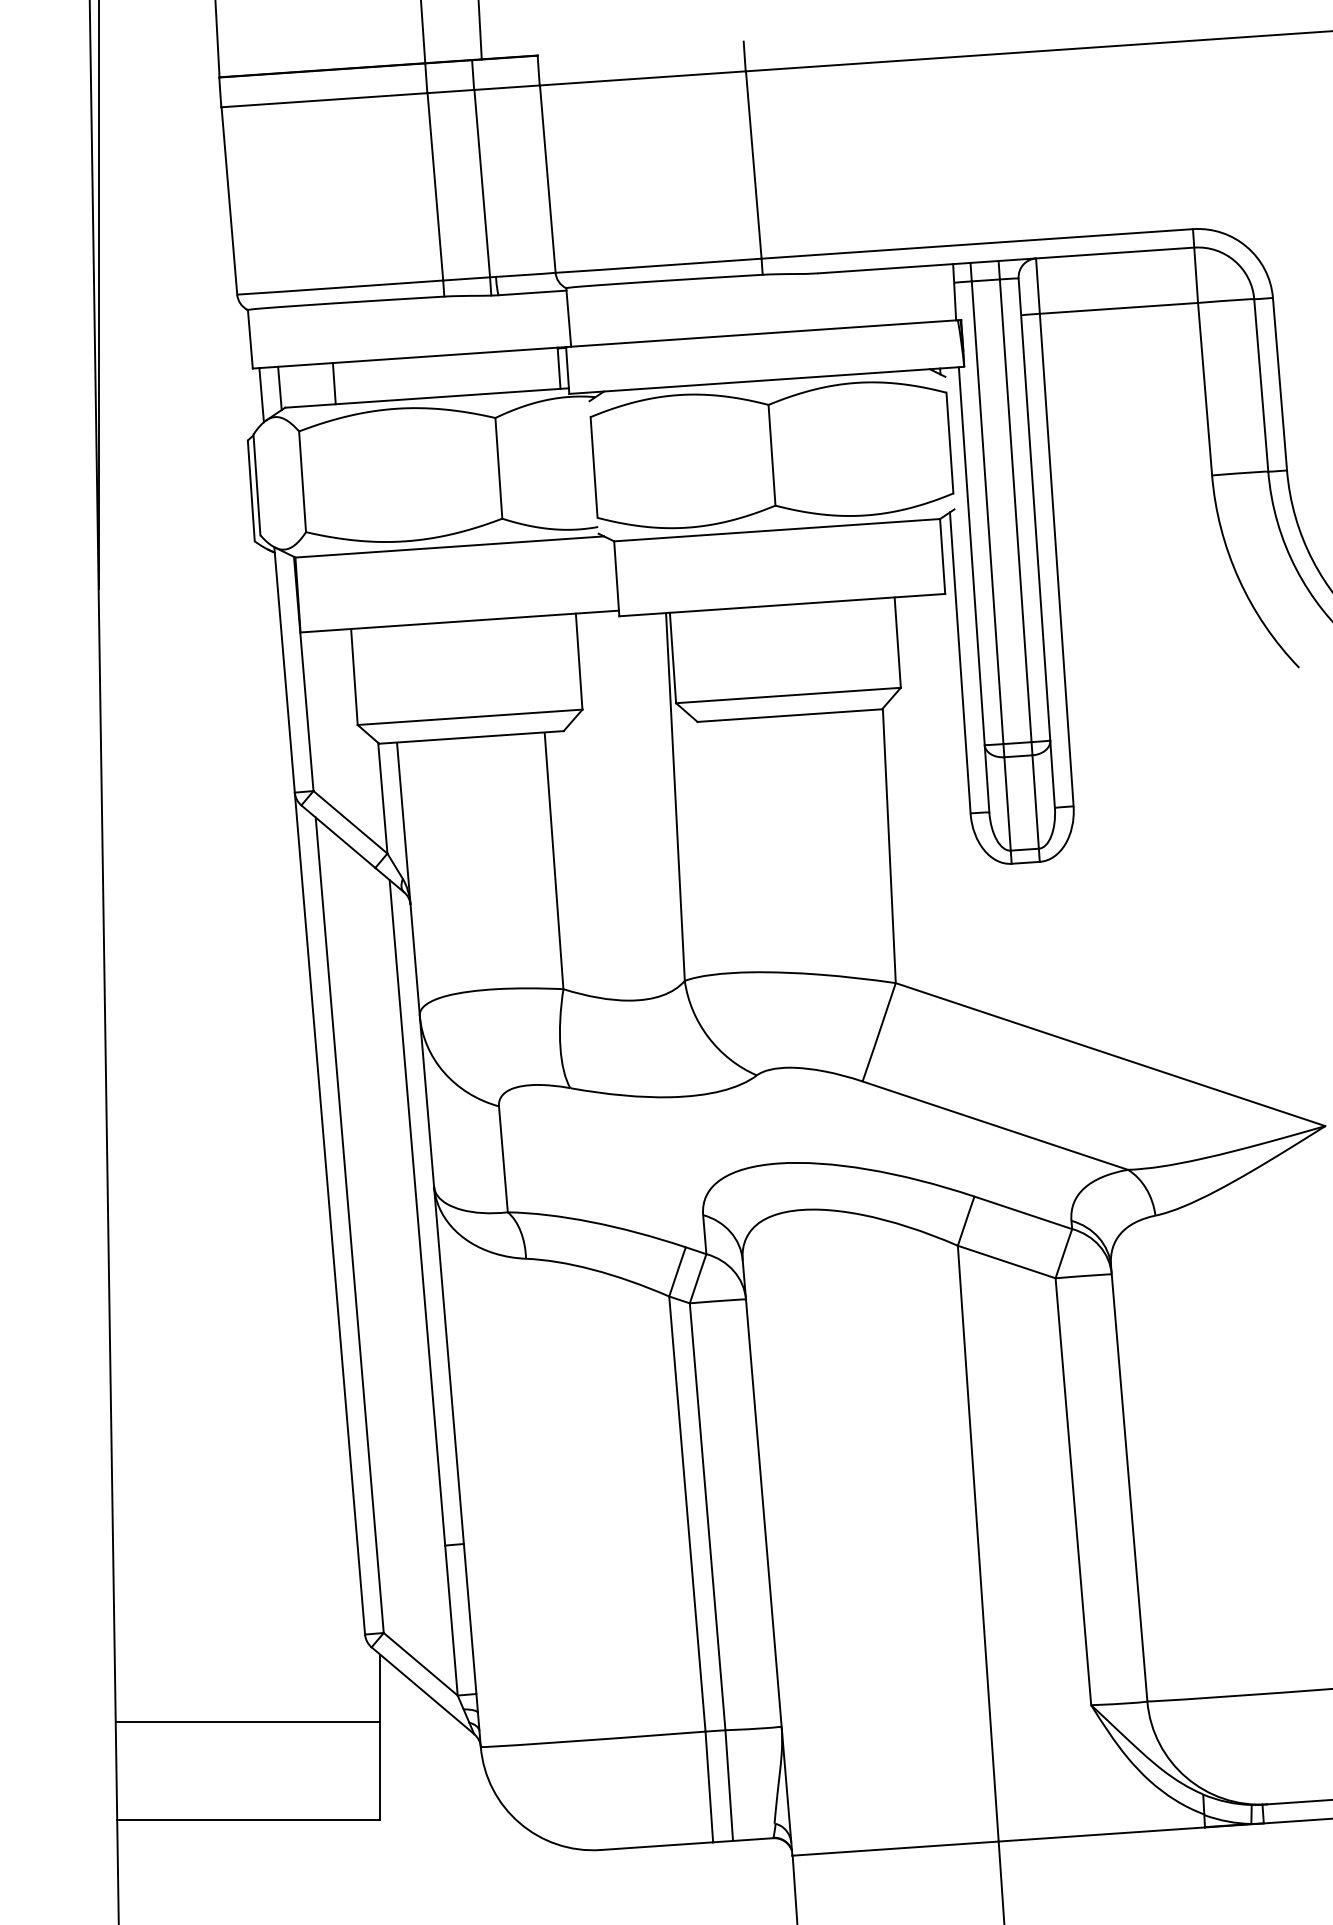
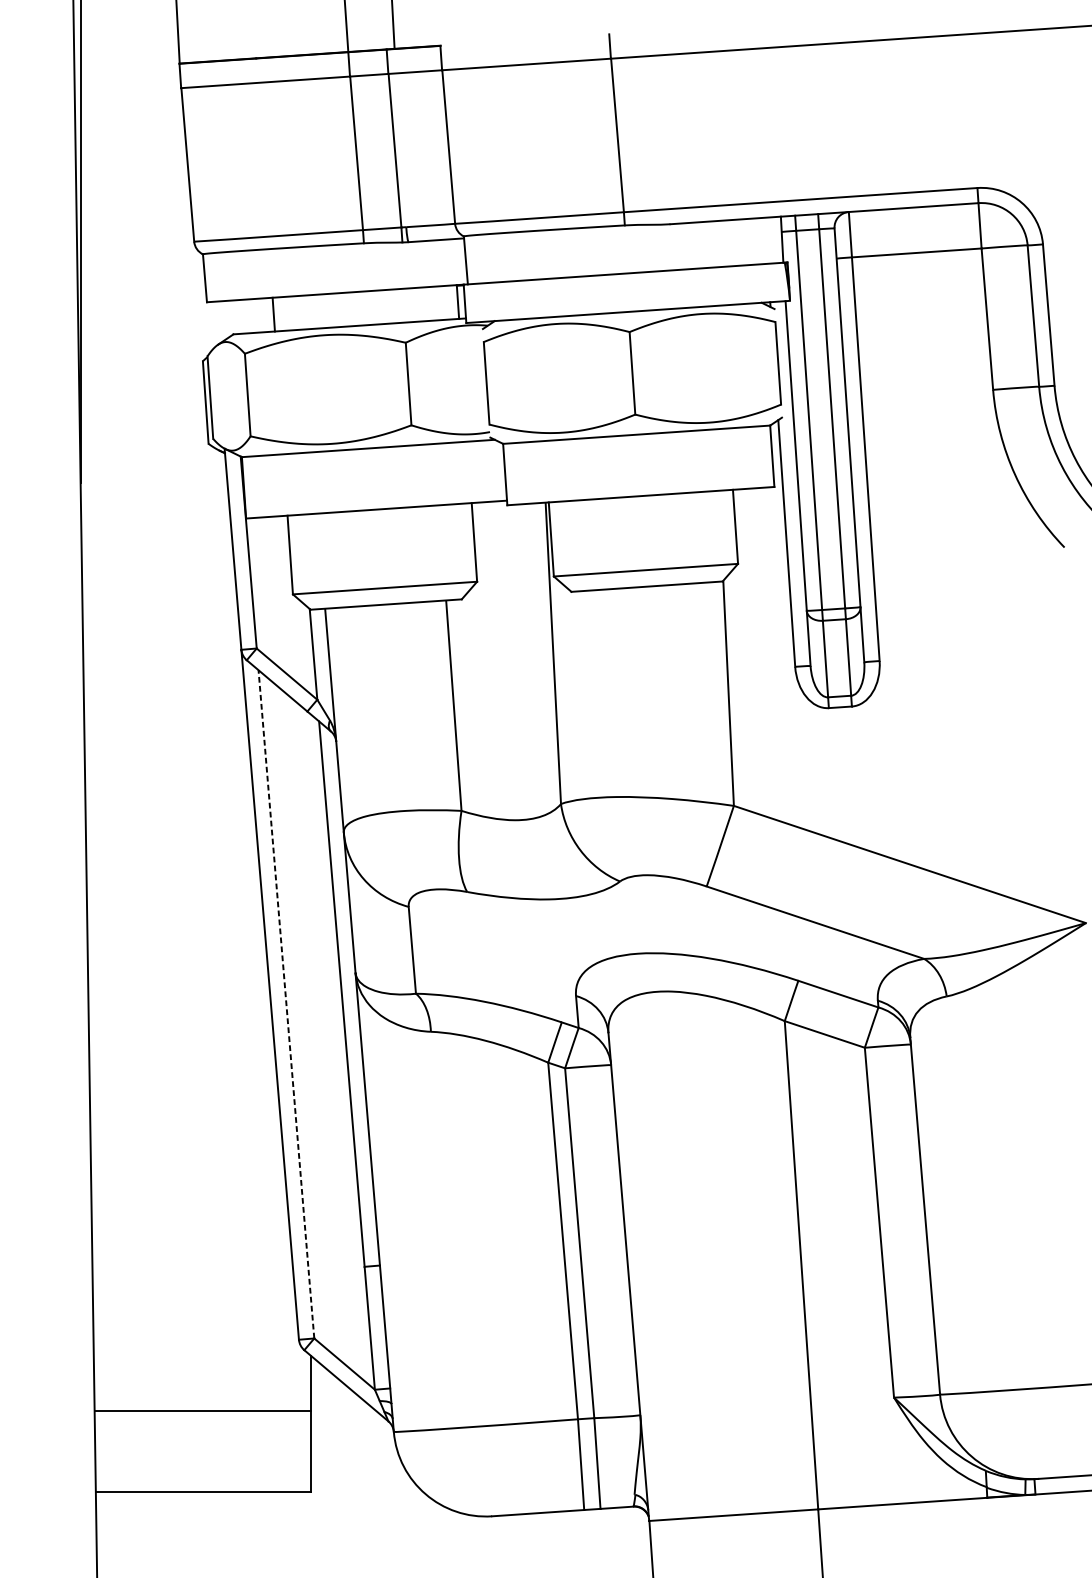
line: (279, 388) -> (228, 318), removed
line: (261, 395) -> (214, 324), removed
line: (349, 1224) -> (286, 1003), solid -> dashed

